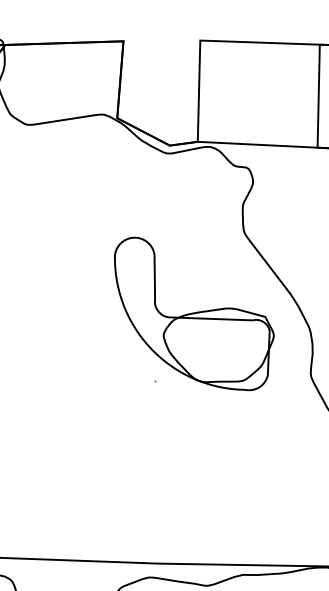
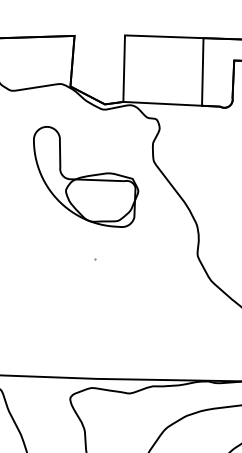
part: (194, 313) -> (86, 176), moved

